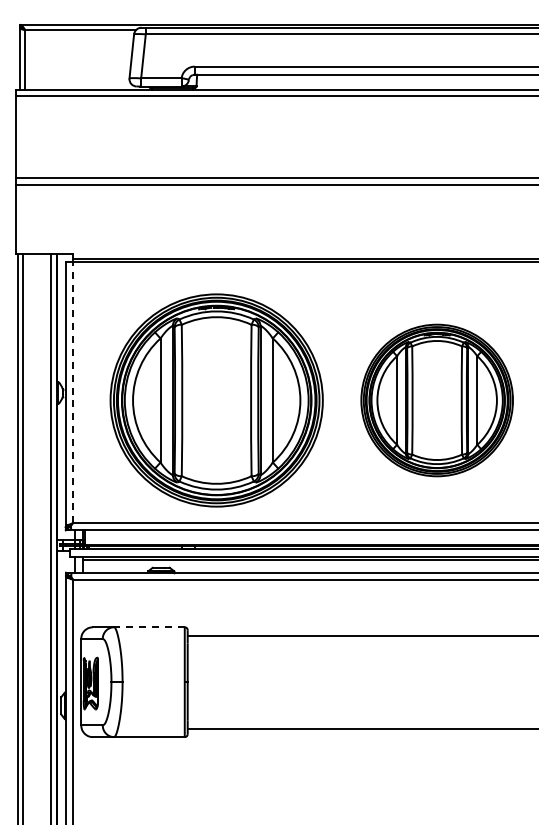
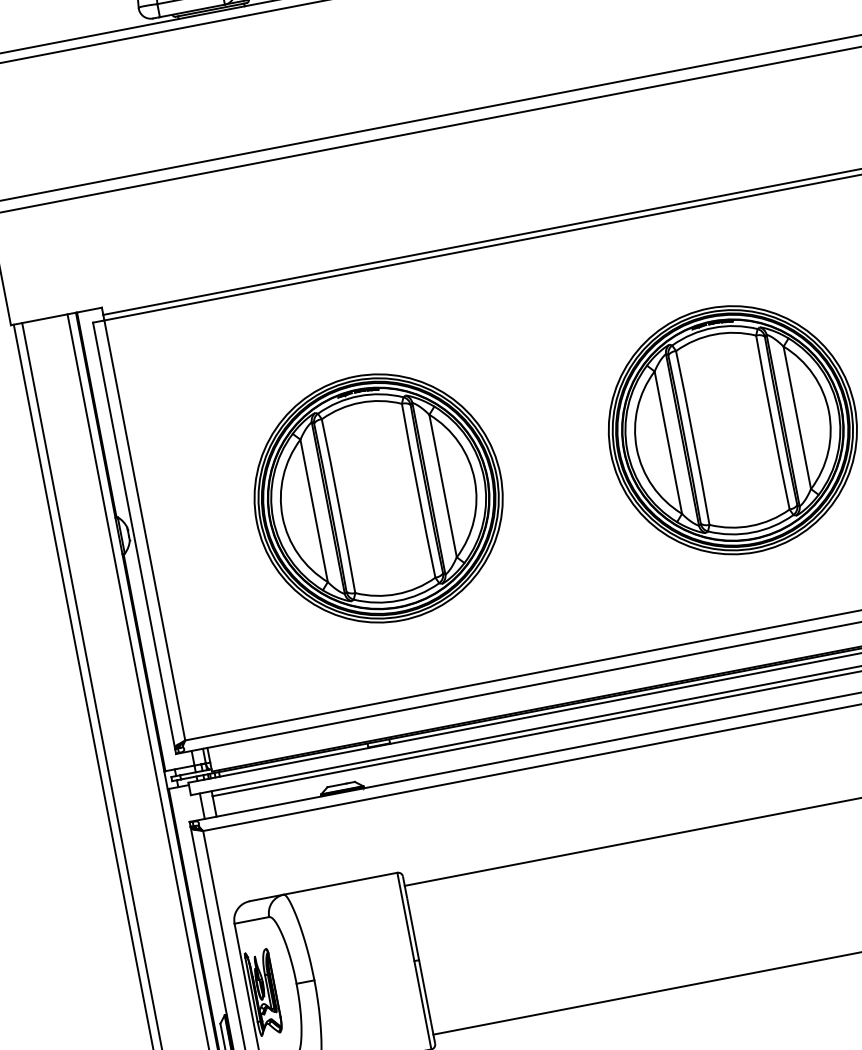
line: (72, 392) -> (144, 530), dashed -> solid
part: (216, 400) -> (378, 498), size x0.71
line: (148, 627) -> (339, 884), dashed -> solid

